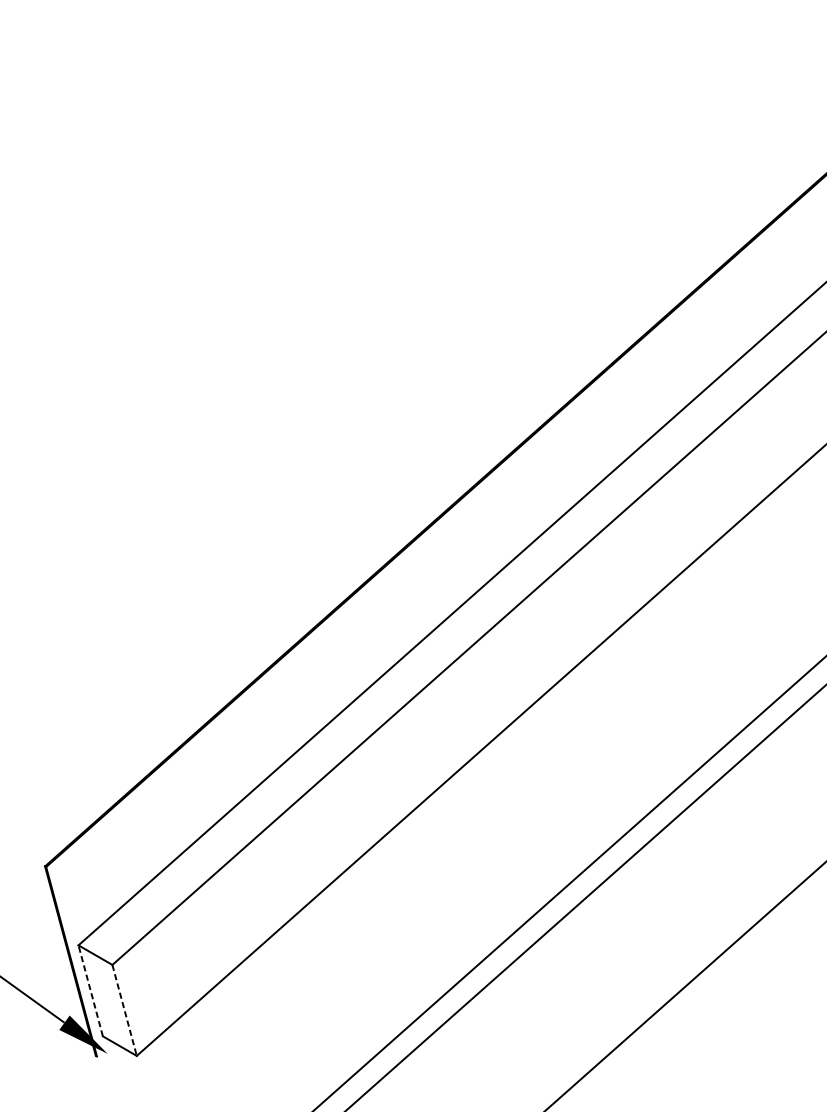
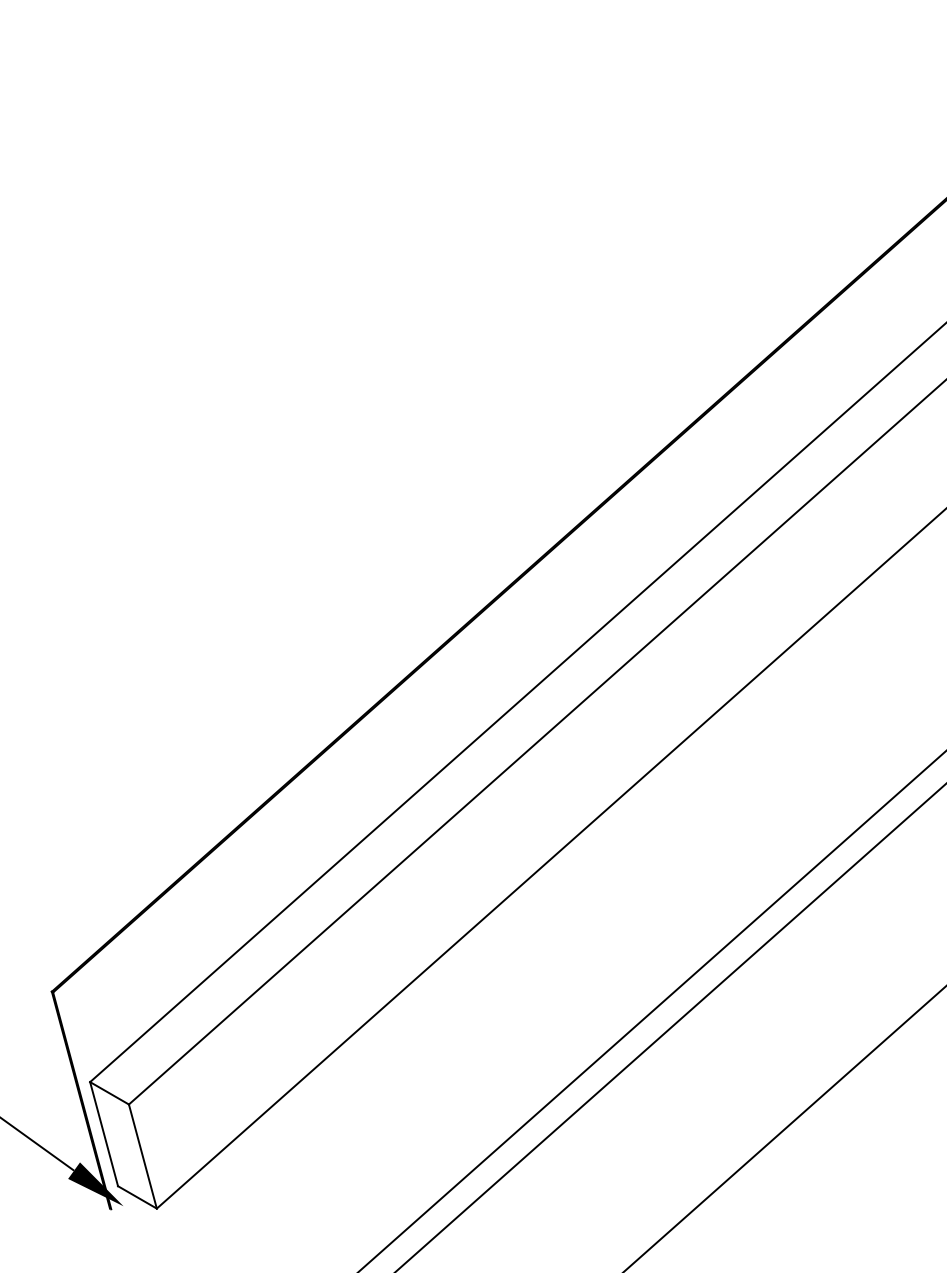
line: (91, 991) -> (104, 1134), dashed -> solid
line: (124, 1010) -> (142, 1156), dashed -> solid

